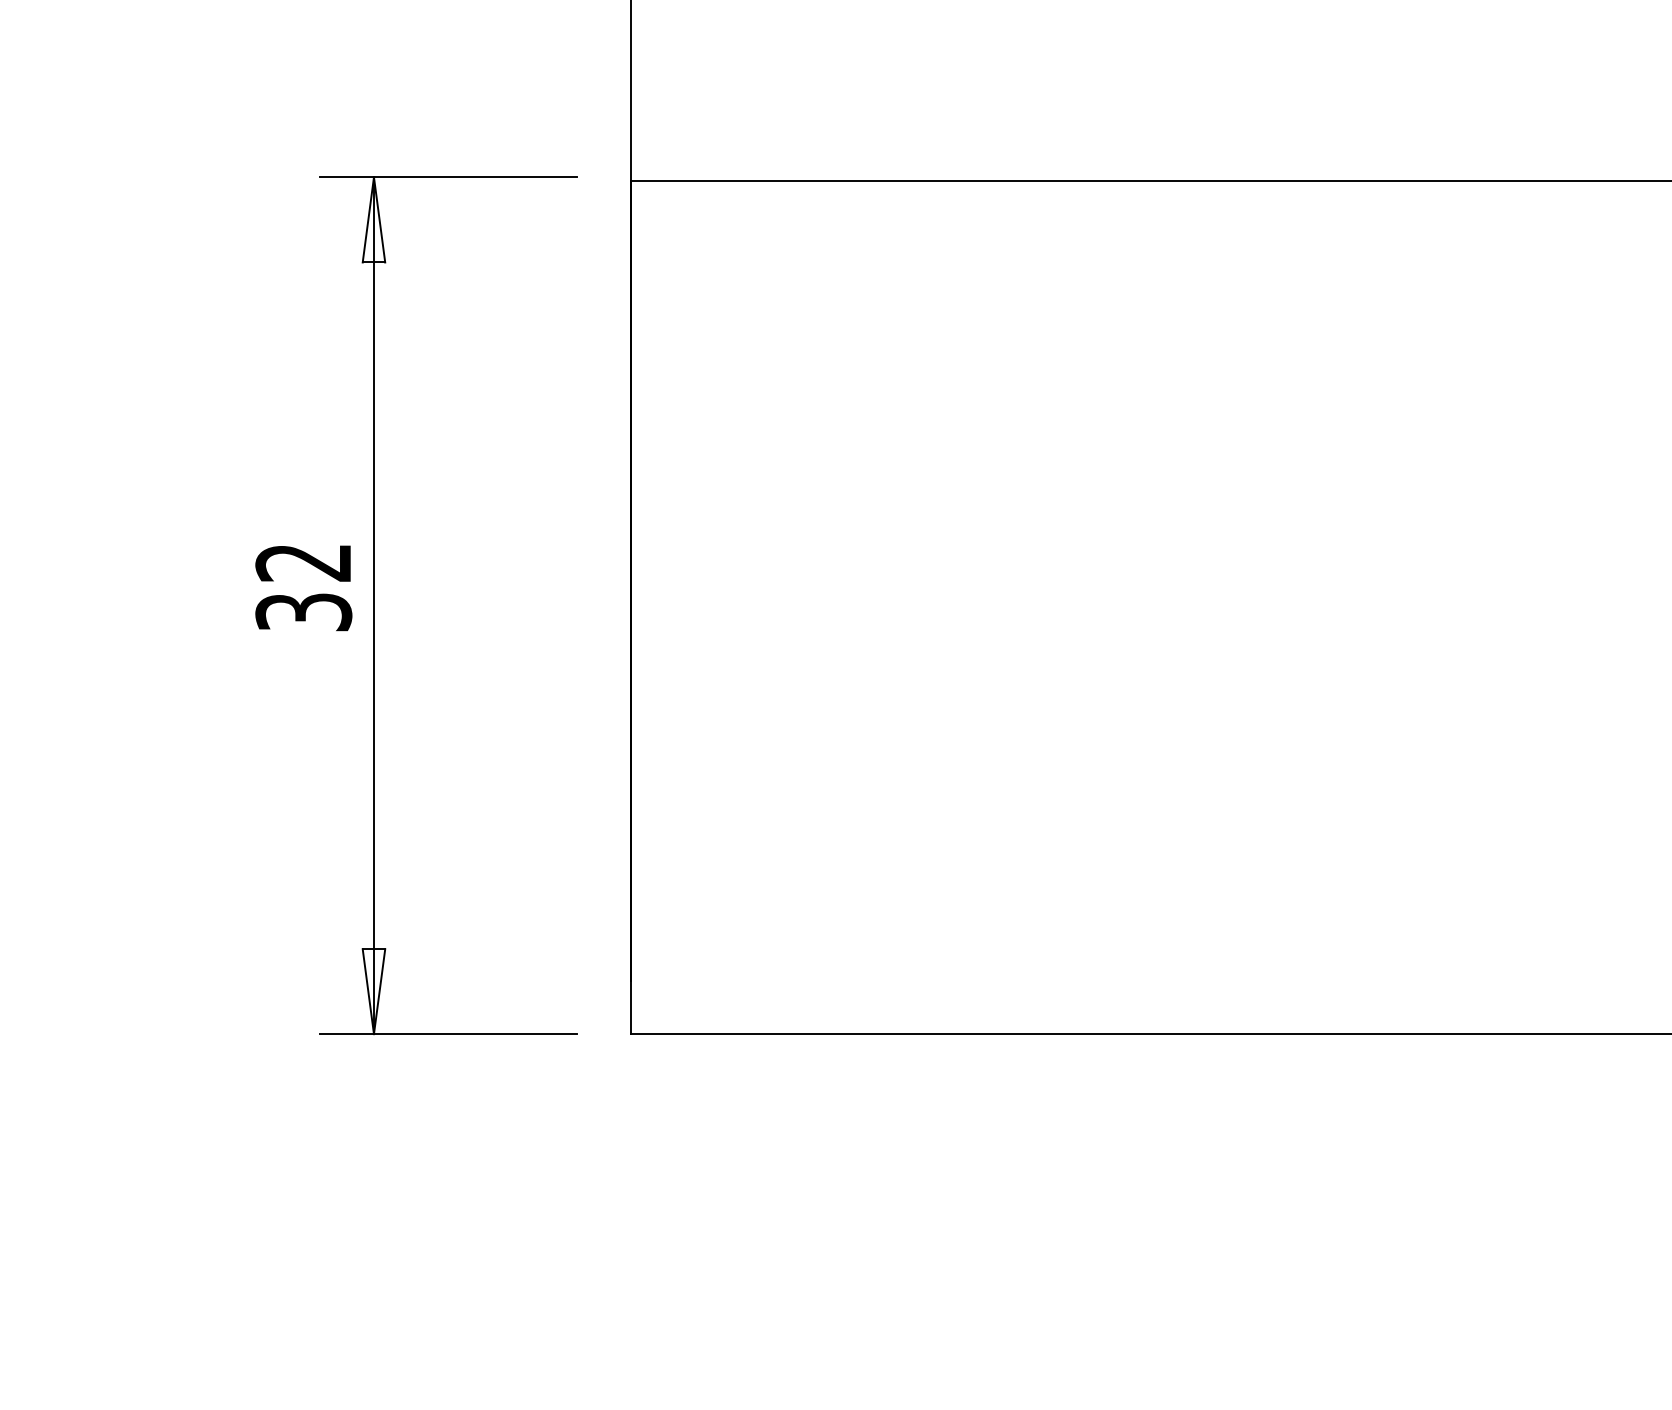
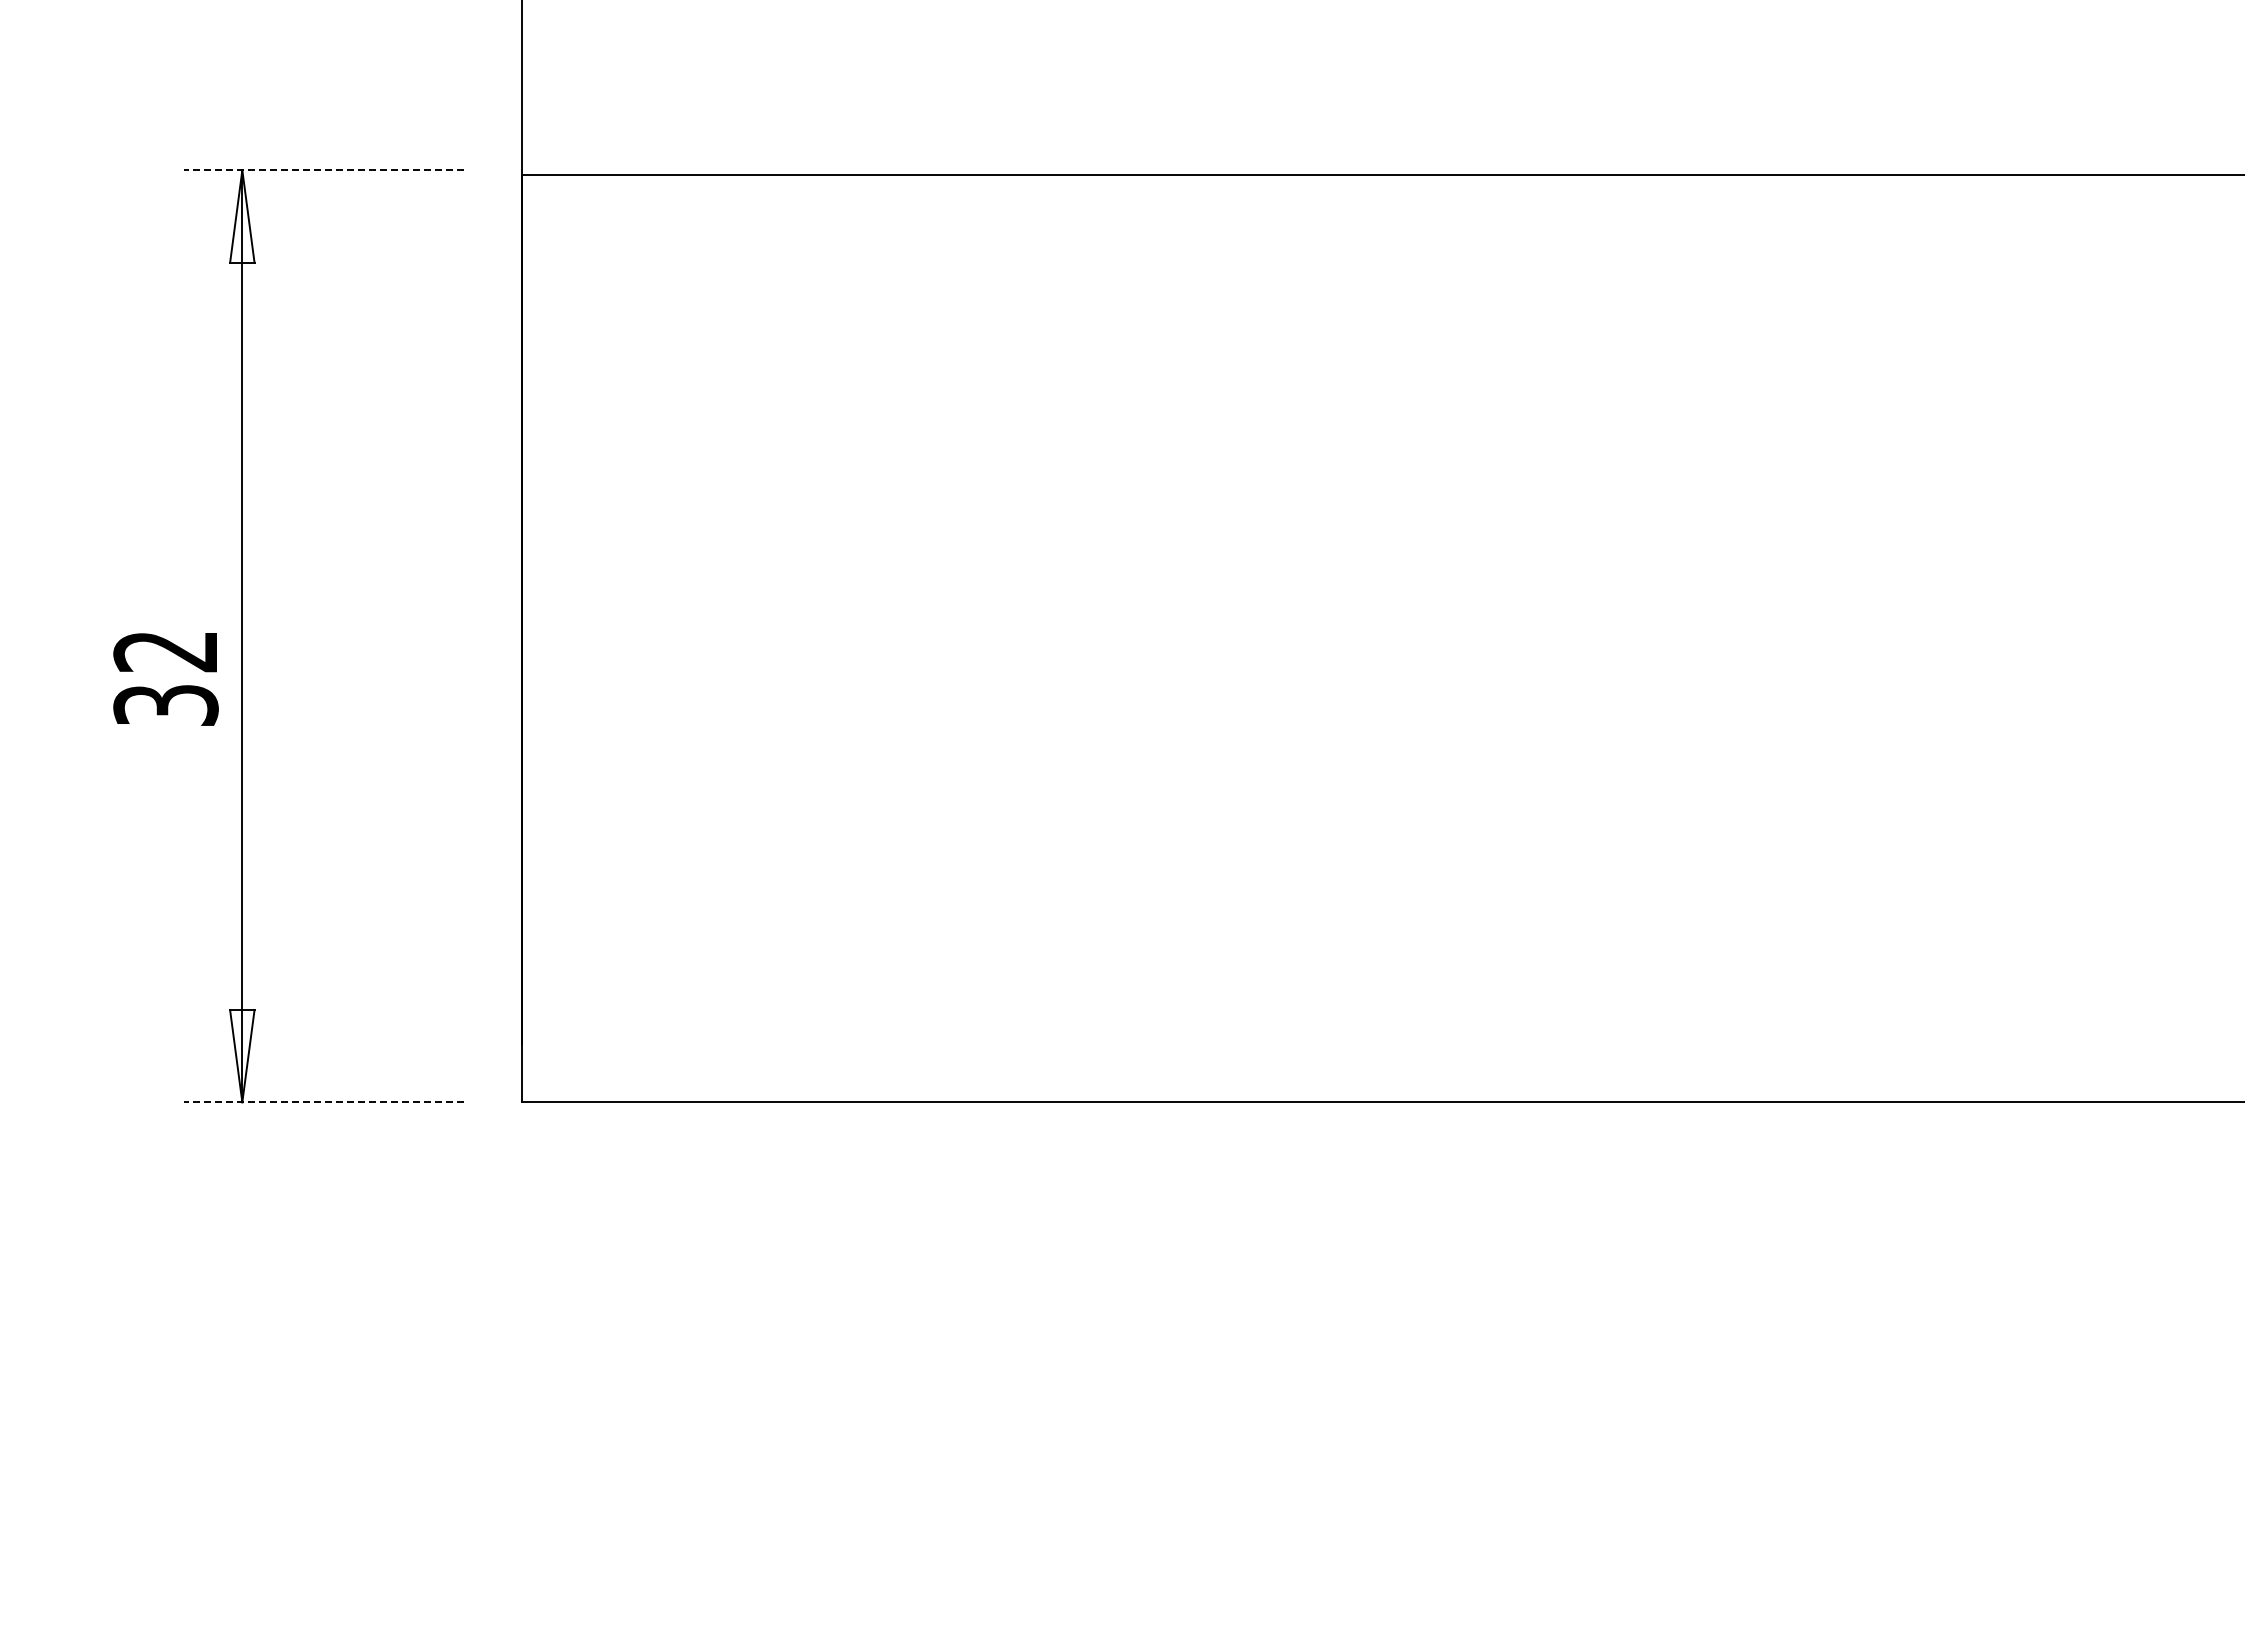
line: (448, 177) -> (323, 170), solid -> dashed
text: (303, 588) -> (165, 679), moved
line: (448, 1034) -> (323, 1102), solid -> dashed

